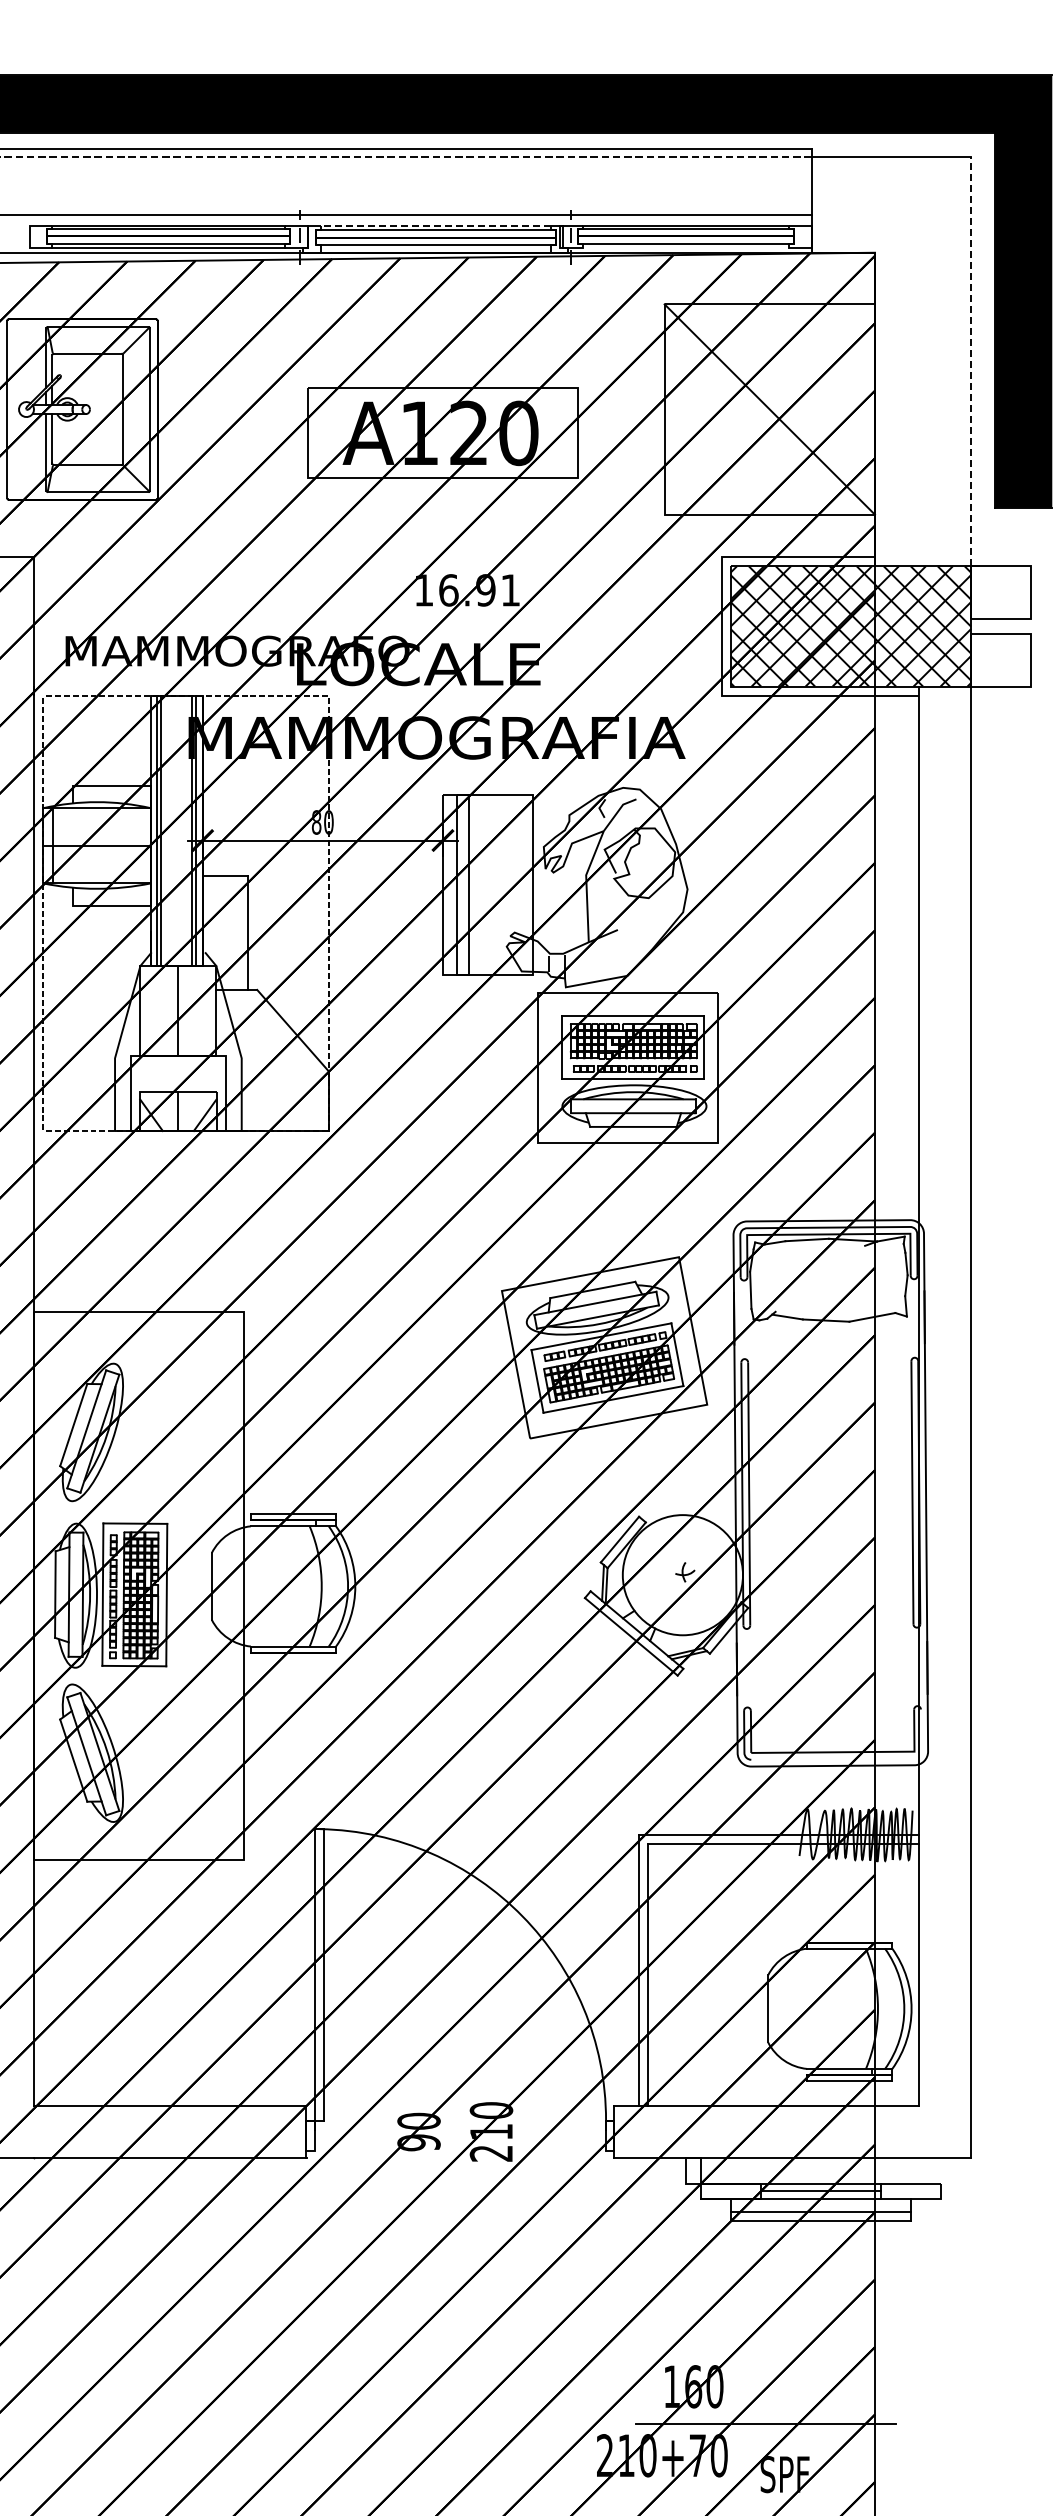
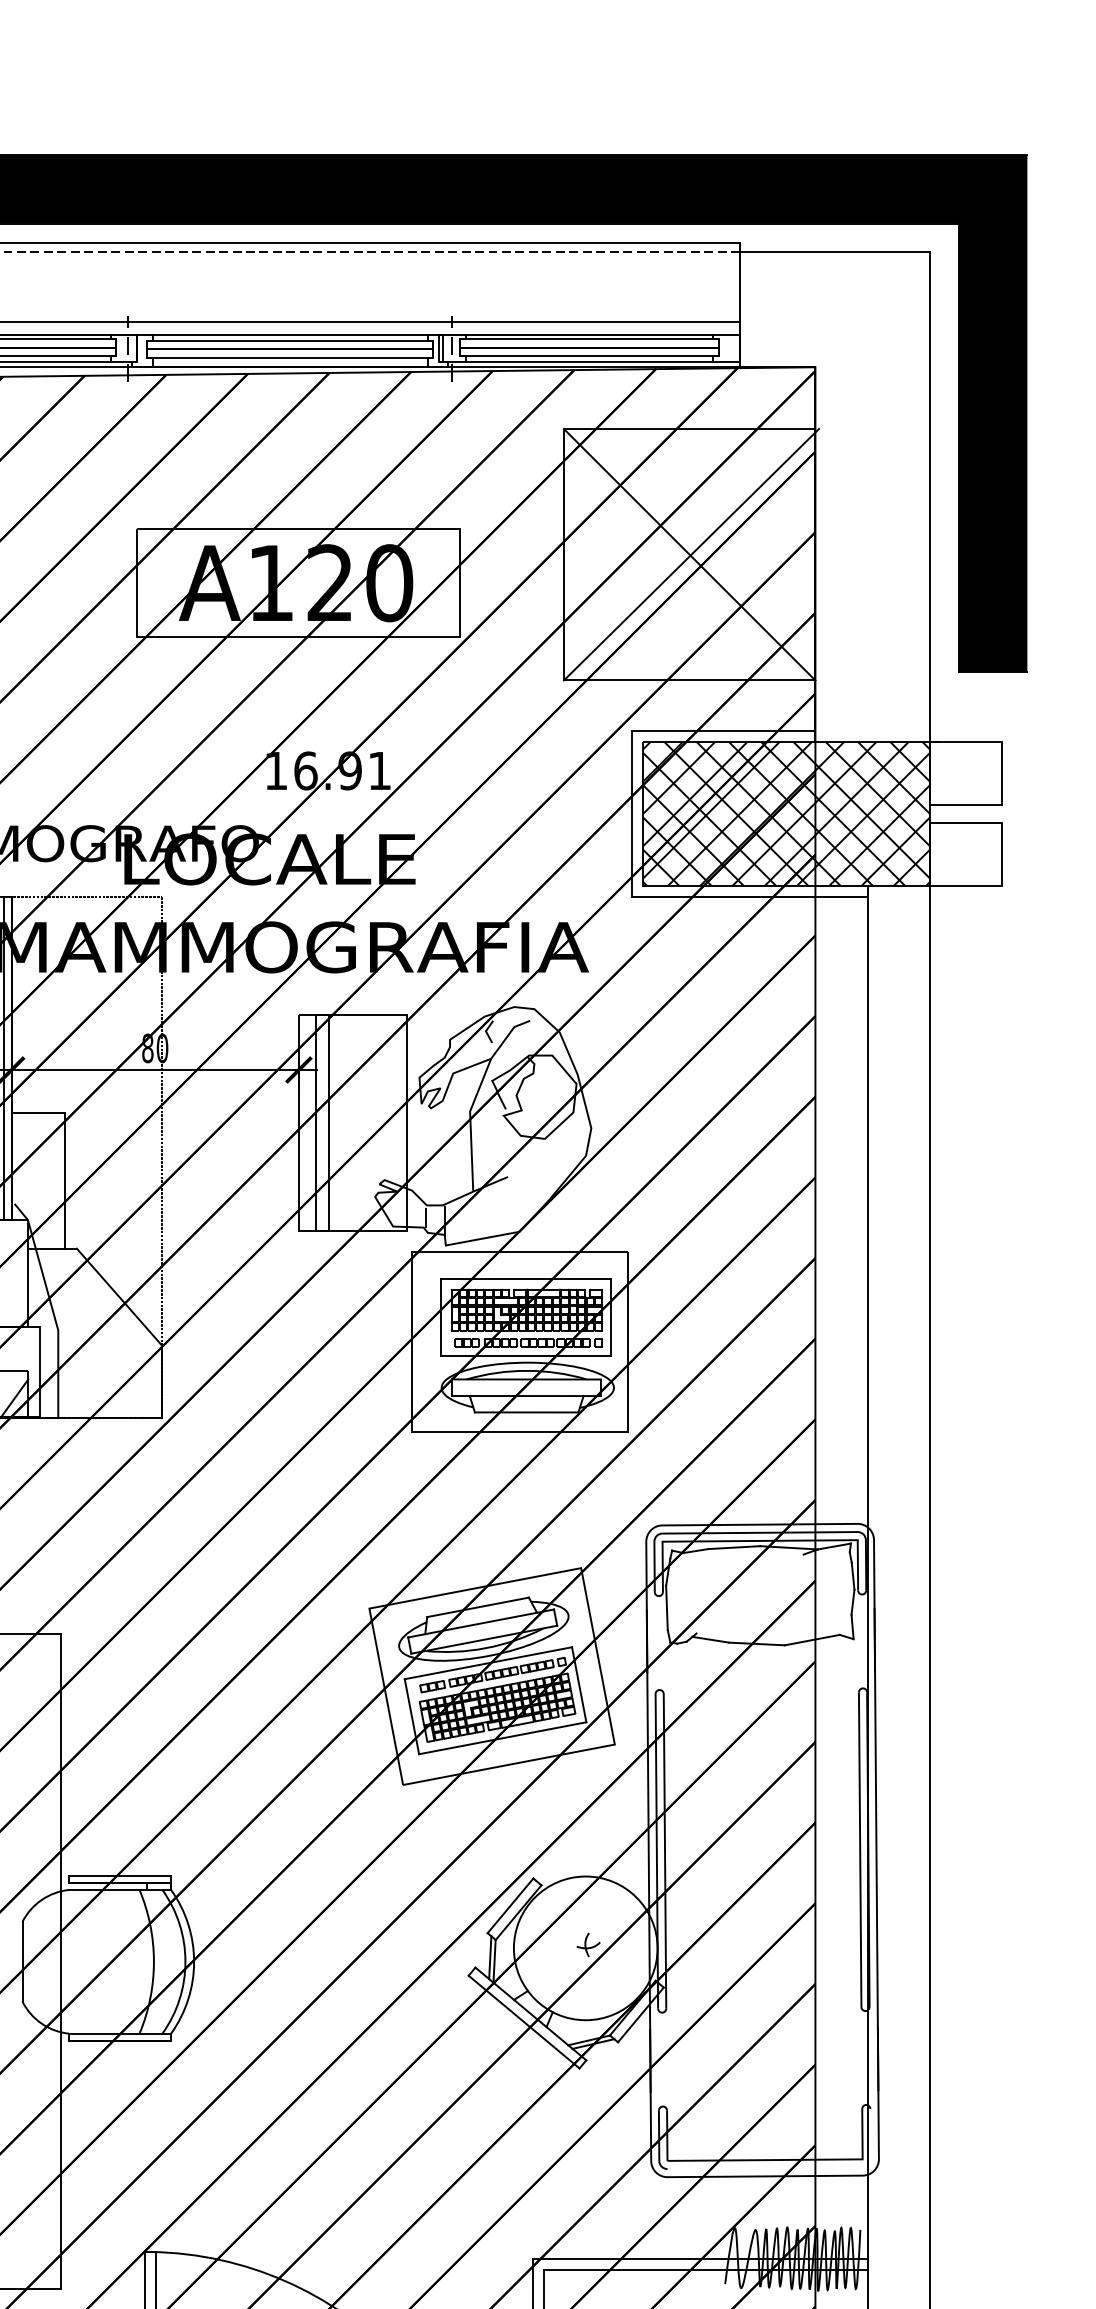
line: (435, 225) -> (289, 334), dashed -> solid
line: (685, 248) -> (588, 362), added
line: (971, 361) -> (930, 497), dashed -> solid
line: (770, 409) -> (690, 554), added

